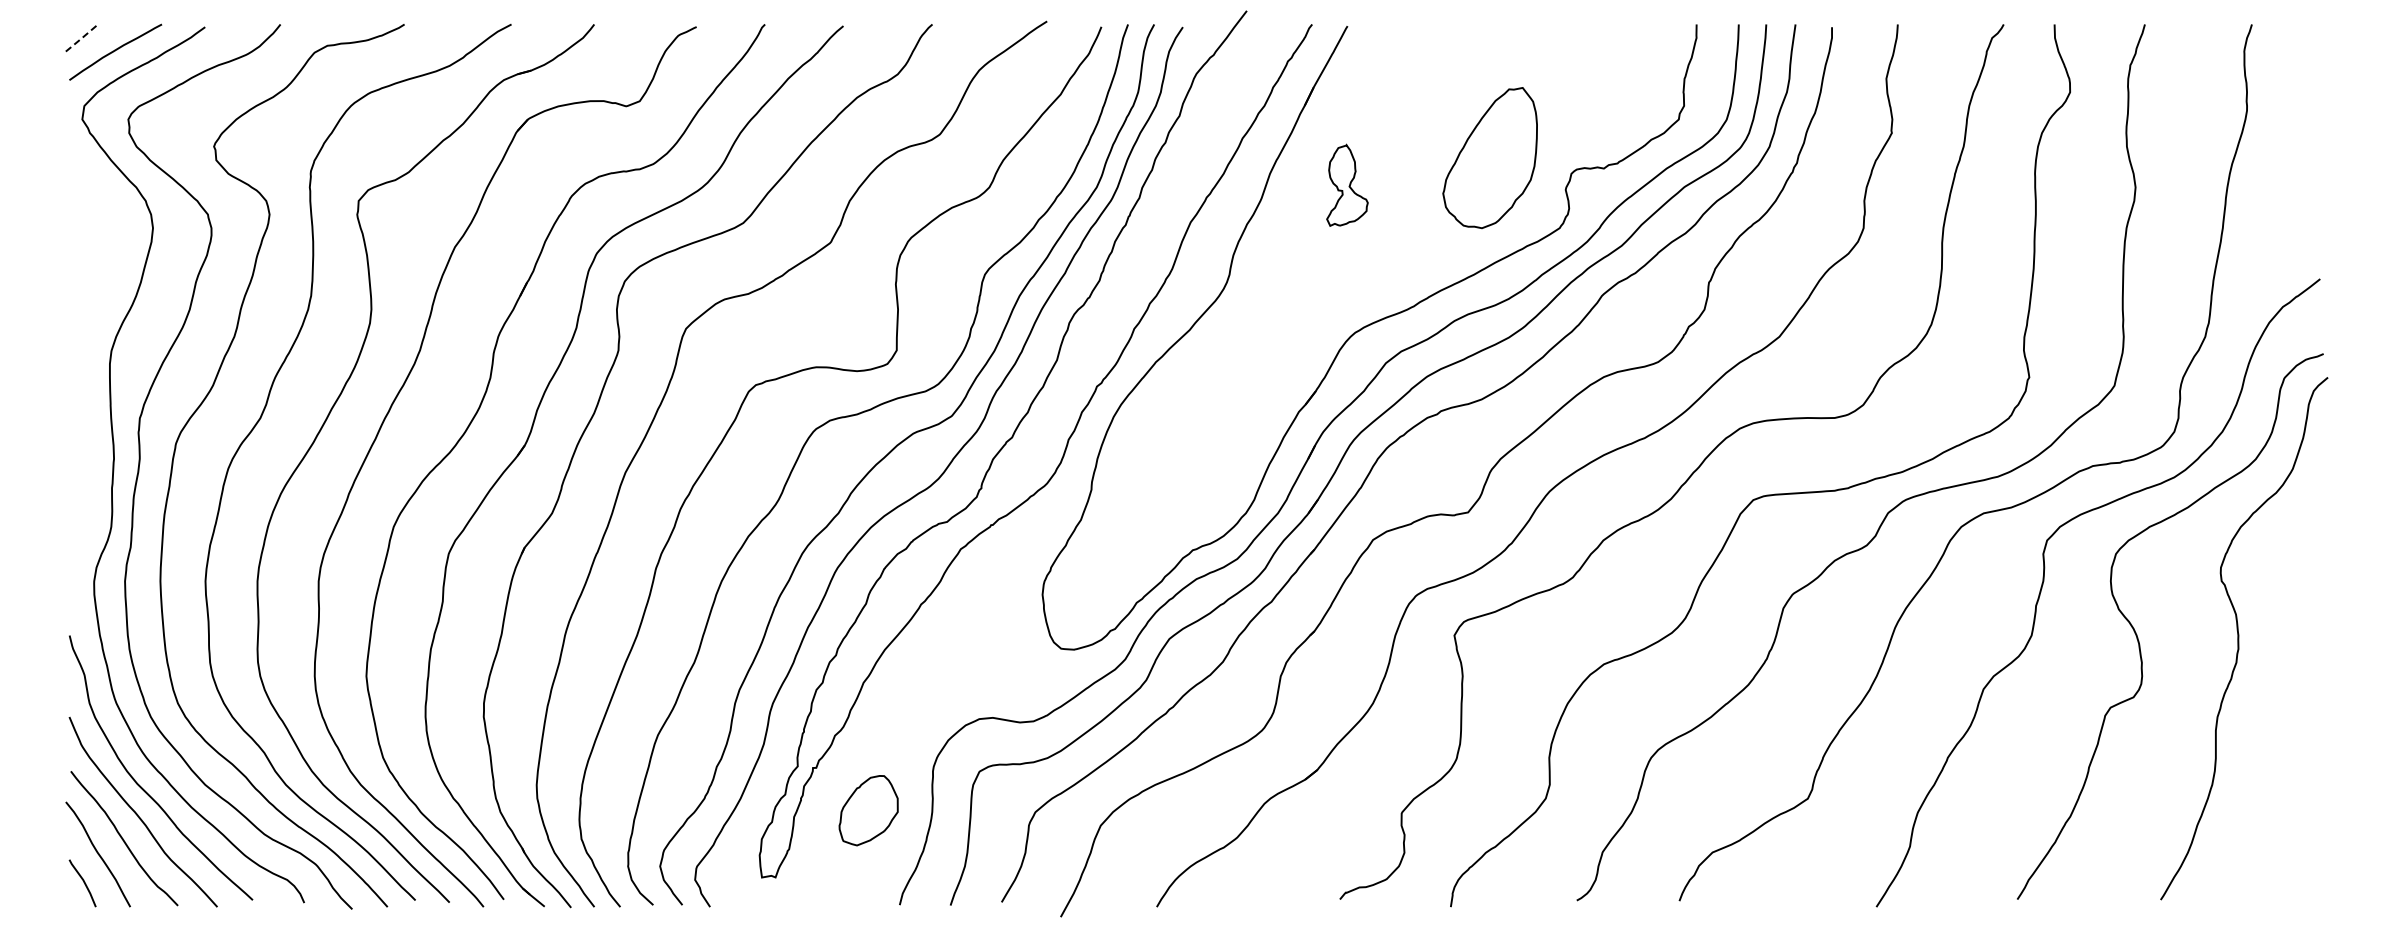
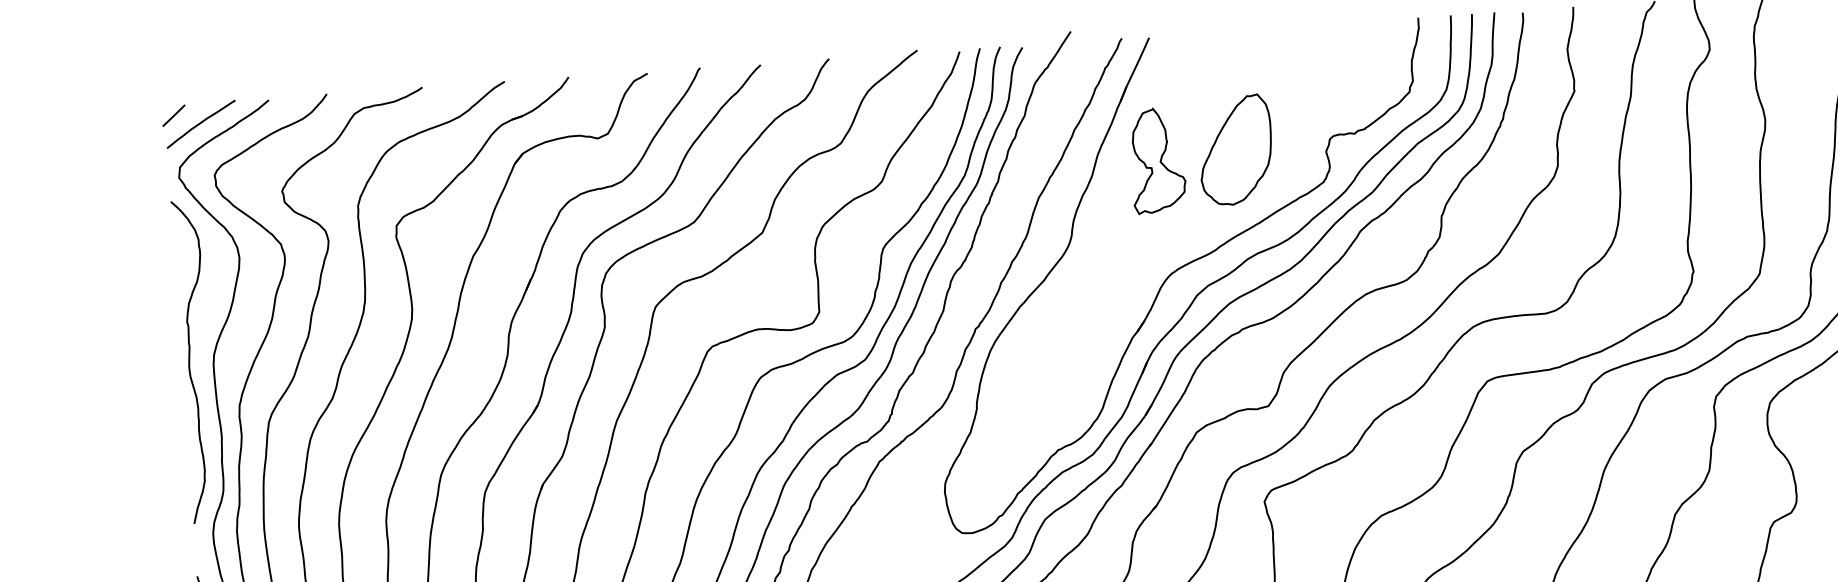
line: (81, 38) -> (174, 115), dashed -> solid
part: (1489, 158) -> (1235, 150), moved
part: (1347, 185) -> (1157, 160), size x1.67
curve: (79, 358) -> (189, 362), added

